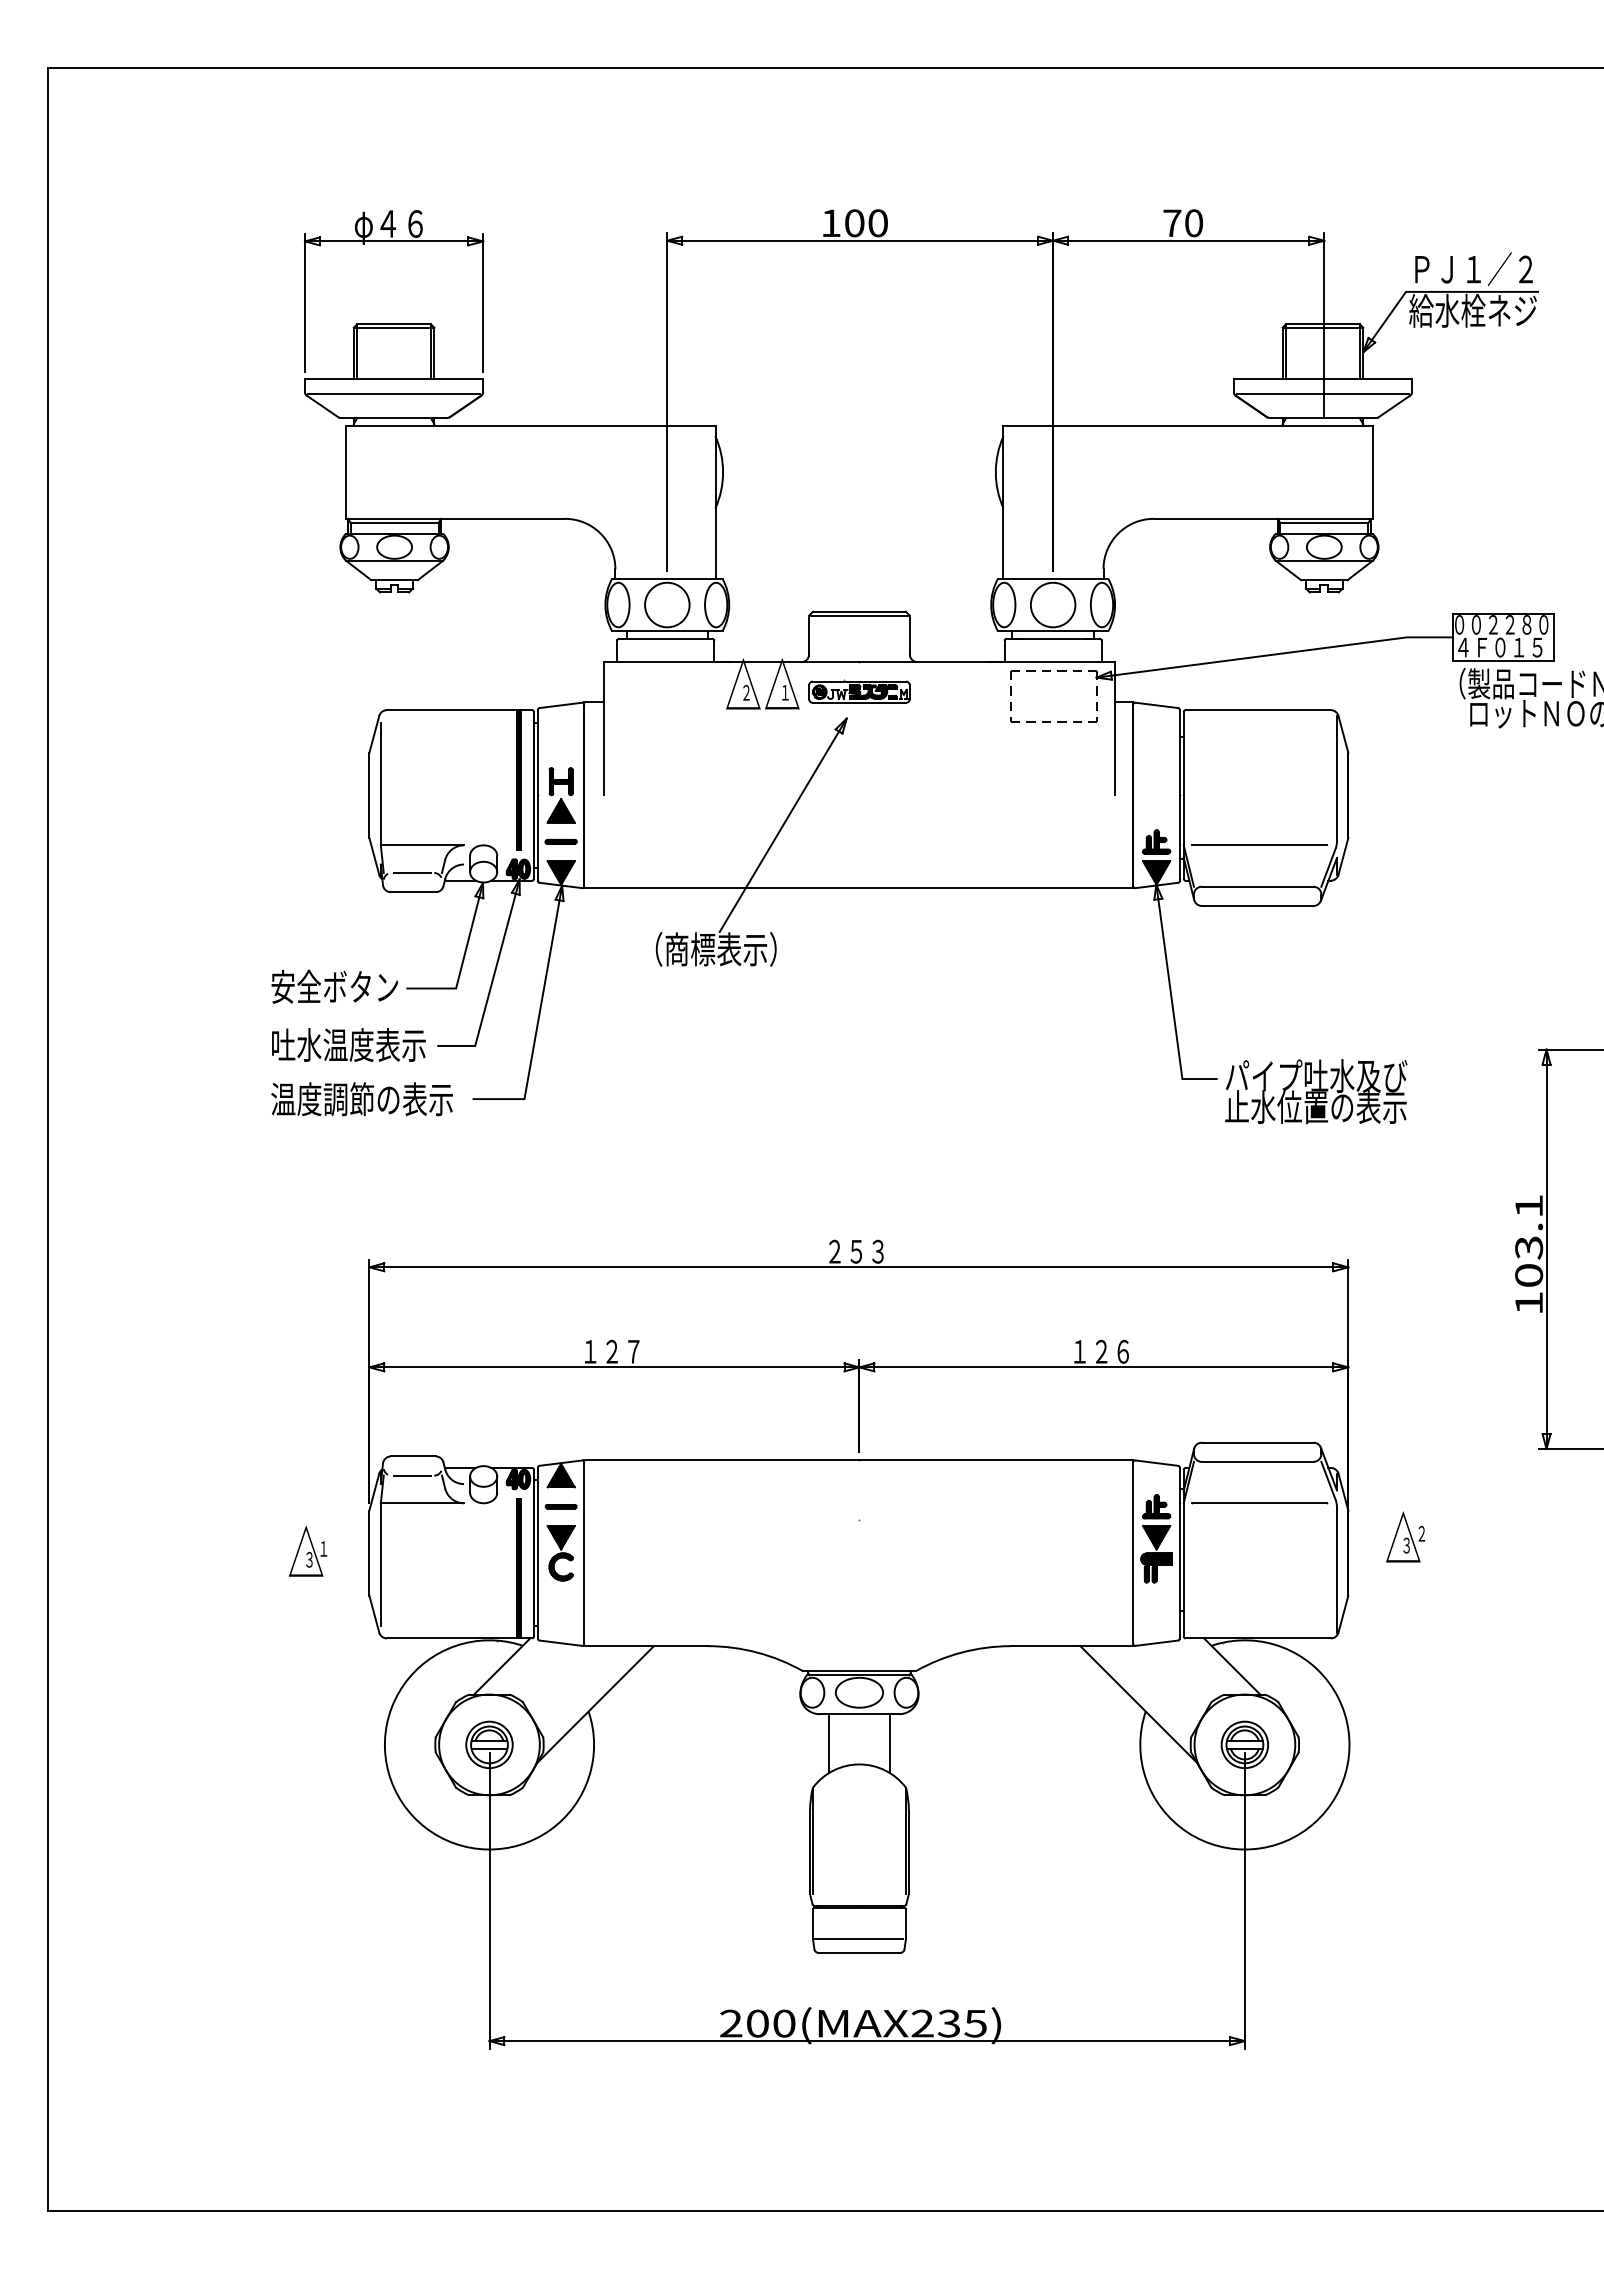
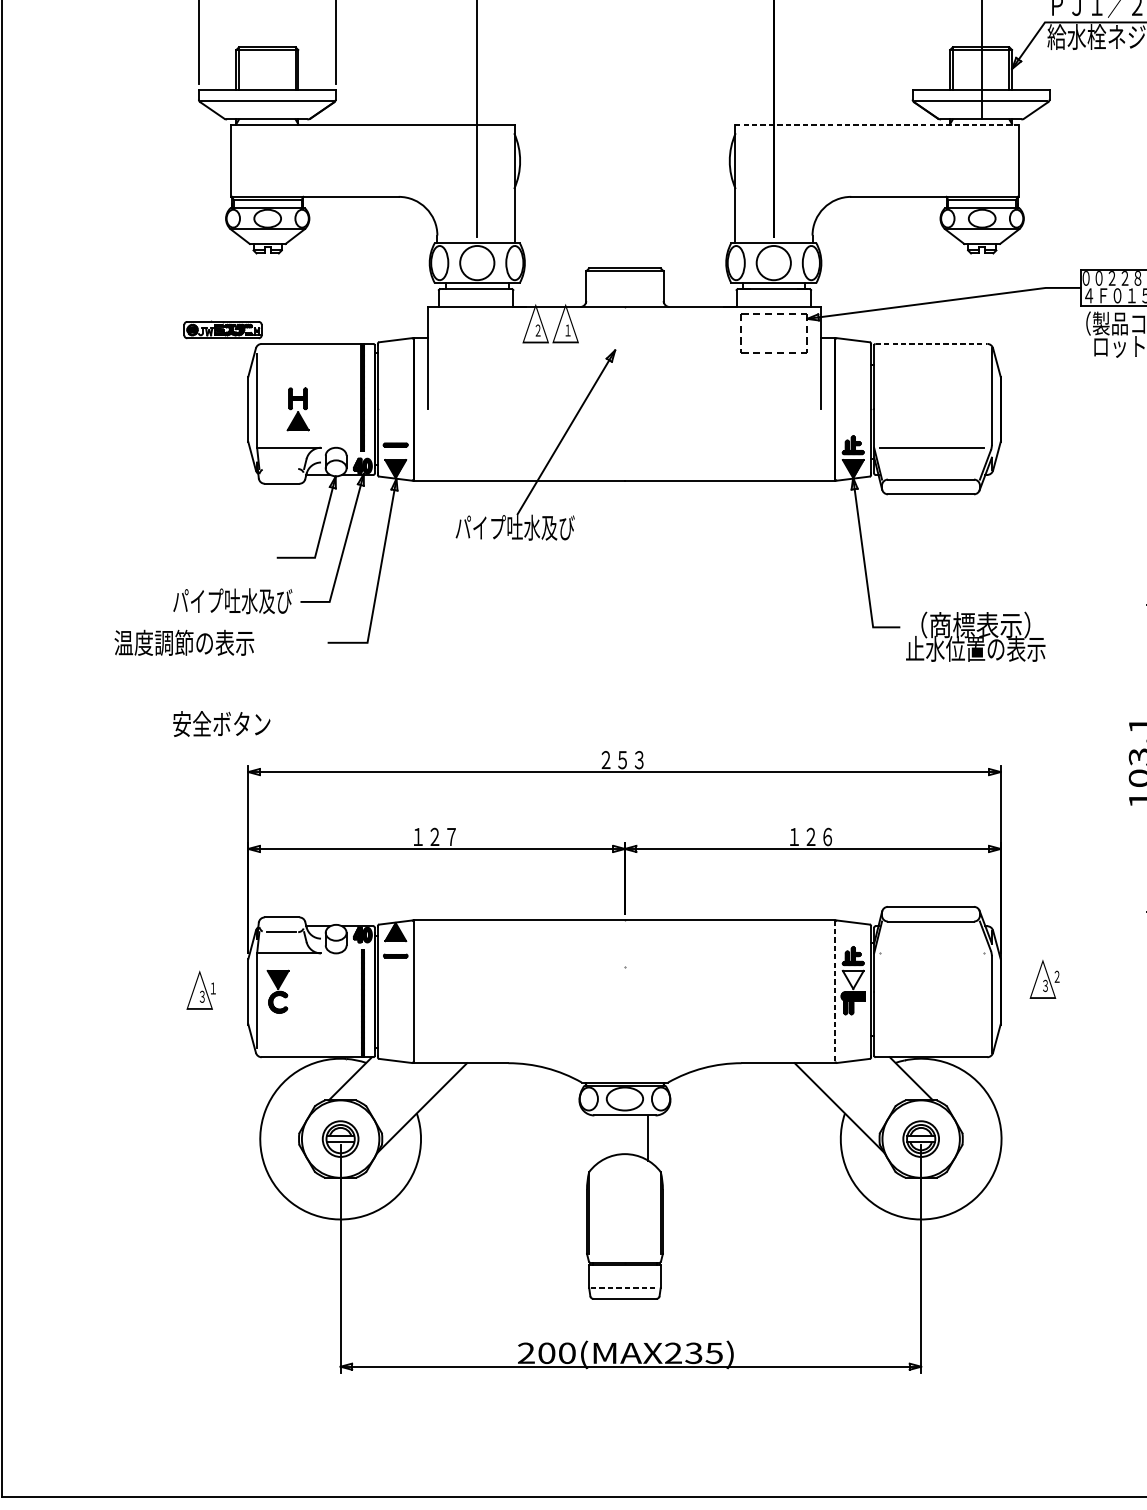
line: (1187, 425) -> (877, 125), solid -> dashed
part: (859, 691) -> (223, 329), moved
line: (1258, 710) -> (931, 344), solid -> dashed
part: (560, 795) -> (297, 409), moved
line: (412, 872) -> (281, 468), removed
text: (716, 949) -> (515, 527), （商標表示） -> パイプ吐水及び
text: (334, 986) -> (221, 723), moved
text: (348, 1044) -> (232, 600), 吐水温度表示 -> パイプ吐水及び
text: (1316, 1075) -> (976, 624), パイプ吐水及び -> （商標表示）
text: (361, 1099) -> (183, 643), moved
line: (1258, 1503) -> (931, 953), removed
hatch: (1156, 1537) -> (853, 979), removed
part: (560, 1553) -> (277, 991), moved
line: (1133, 1553) -> (835, 991), solid -> dashed
line: (828, 1743) -> (601, 1138), removed
line: (858, 1939) -> (624, 1288), solid -> dashed

